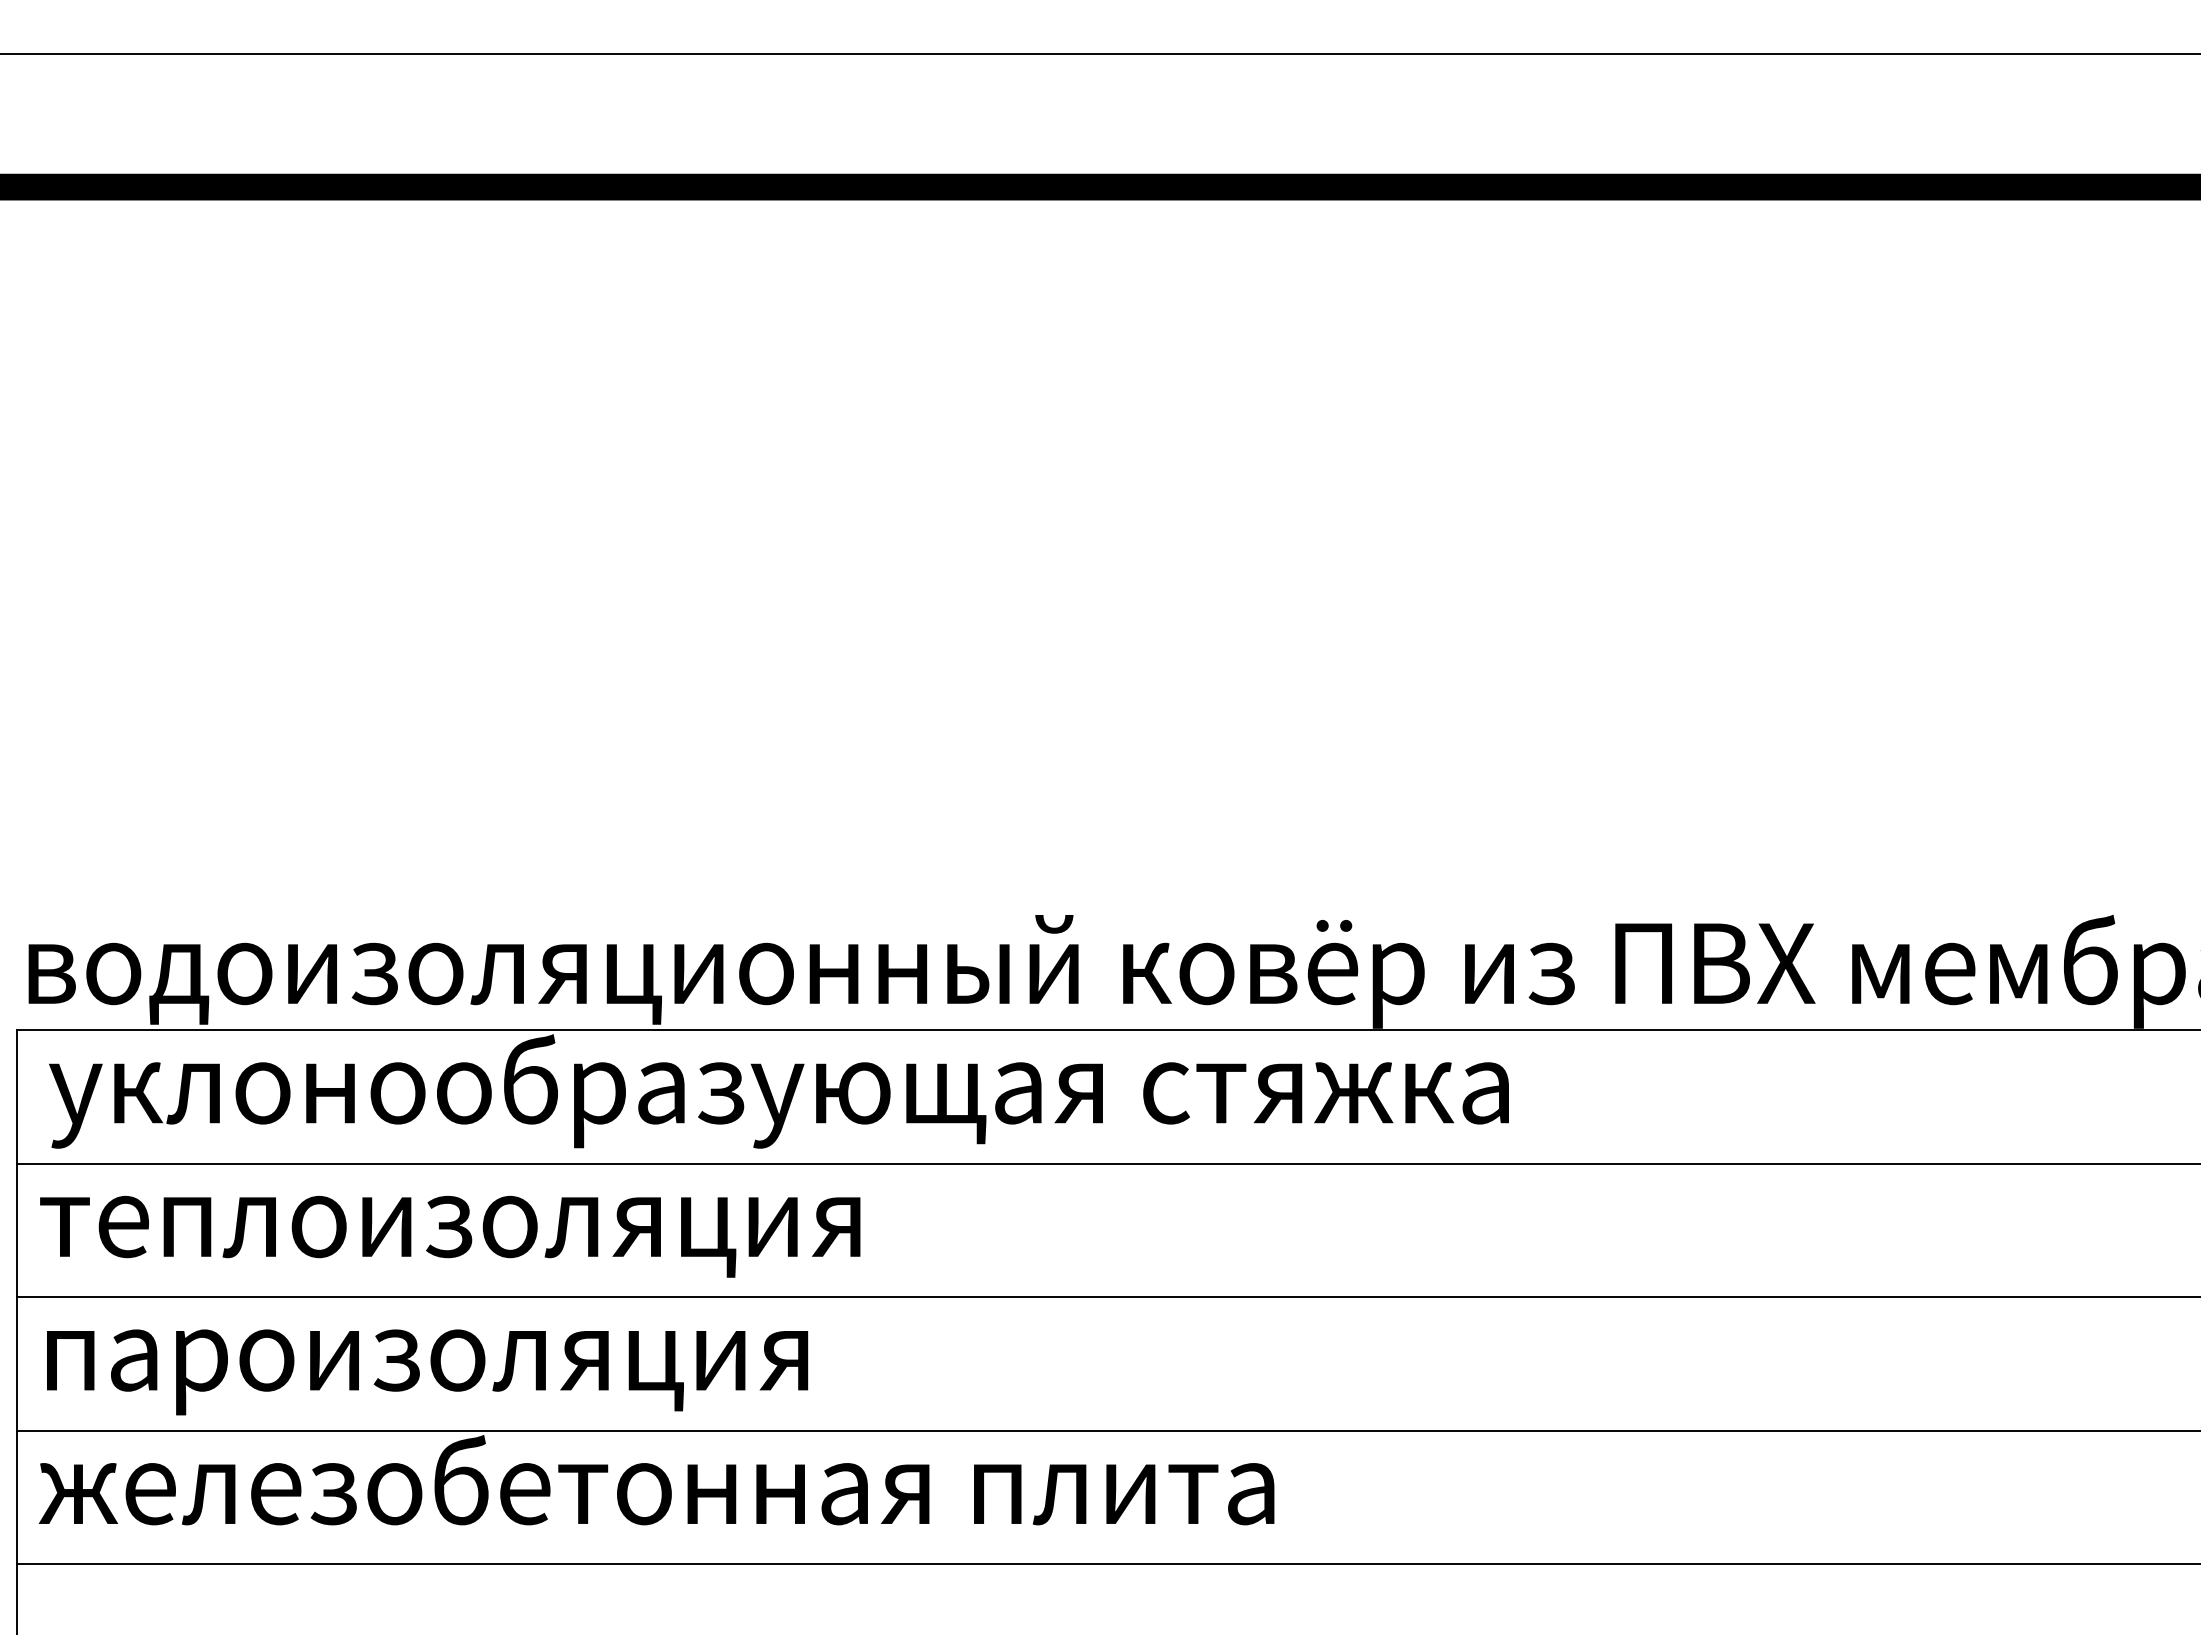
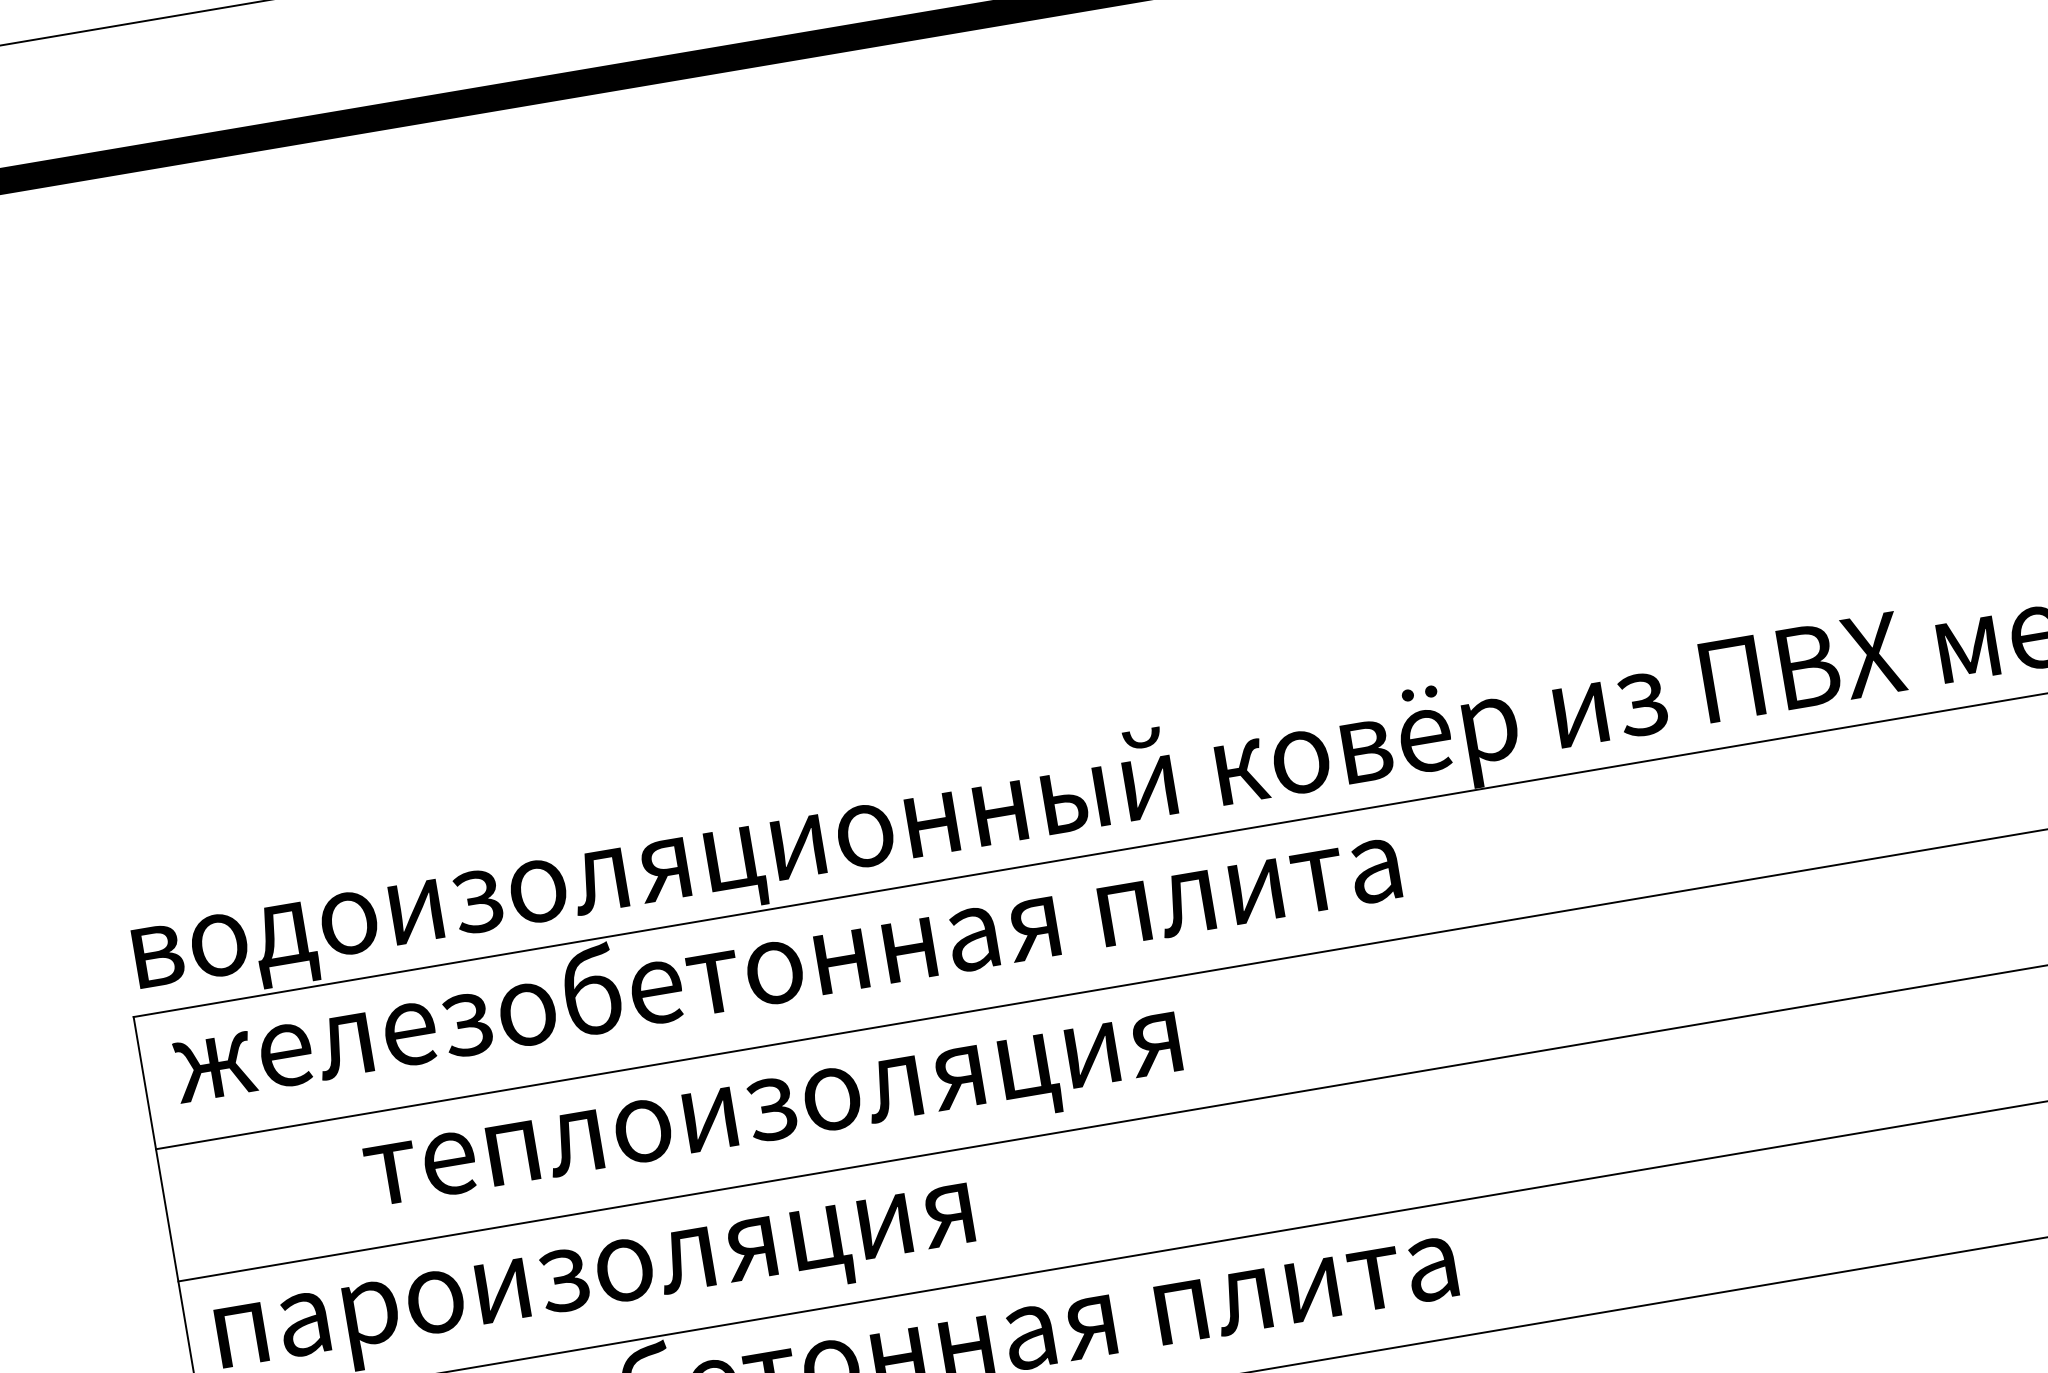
text: (778, 1091) -> (897, 950), уклонообразующая стяжка -> железобетонная плита
text: (450, 1236) -> (774, 1118), moved

